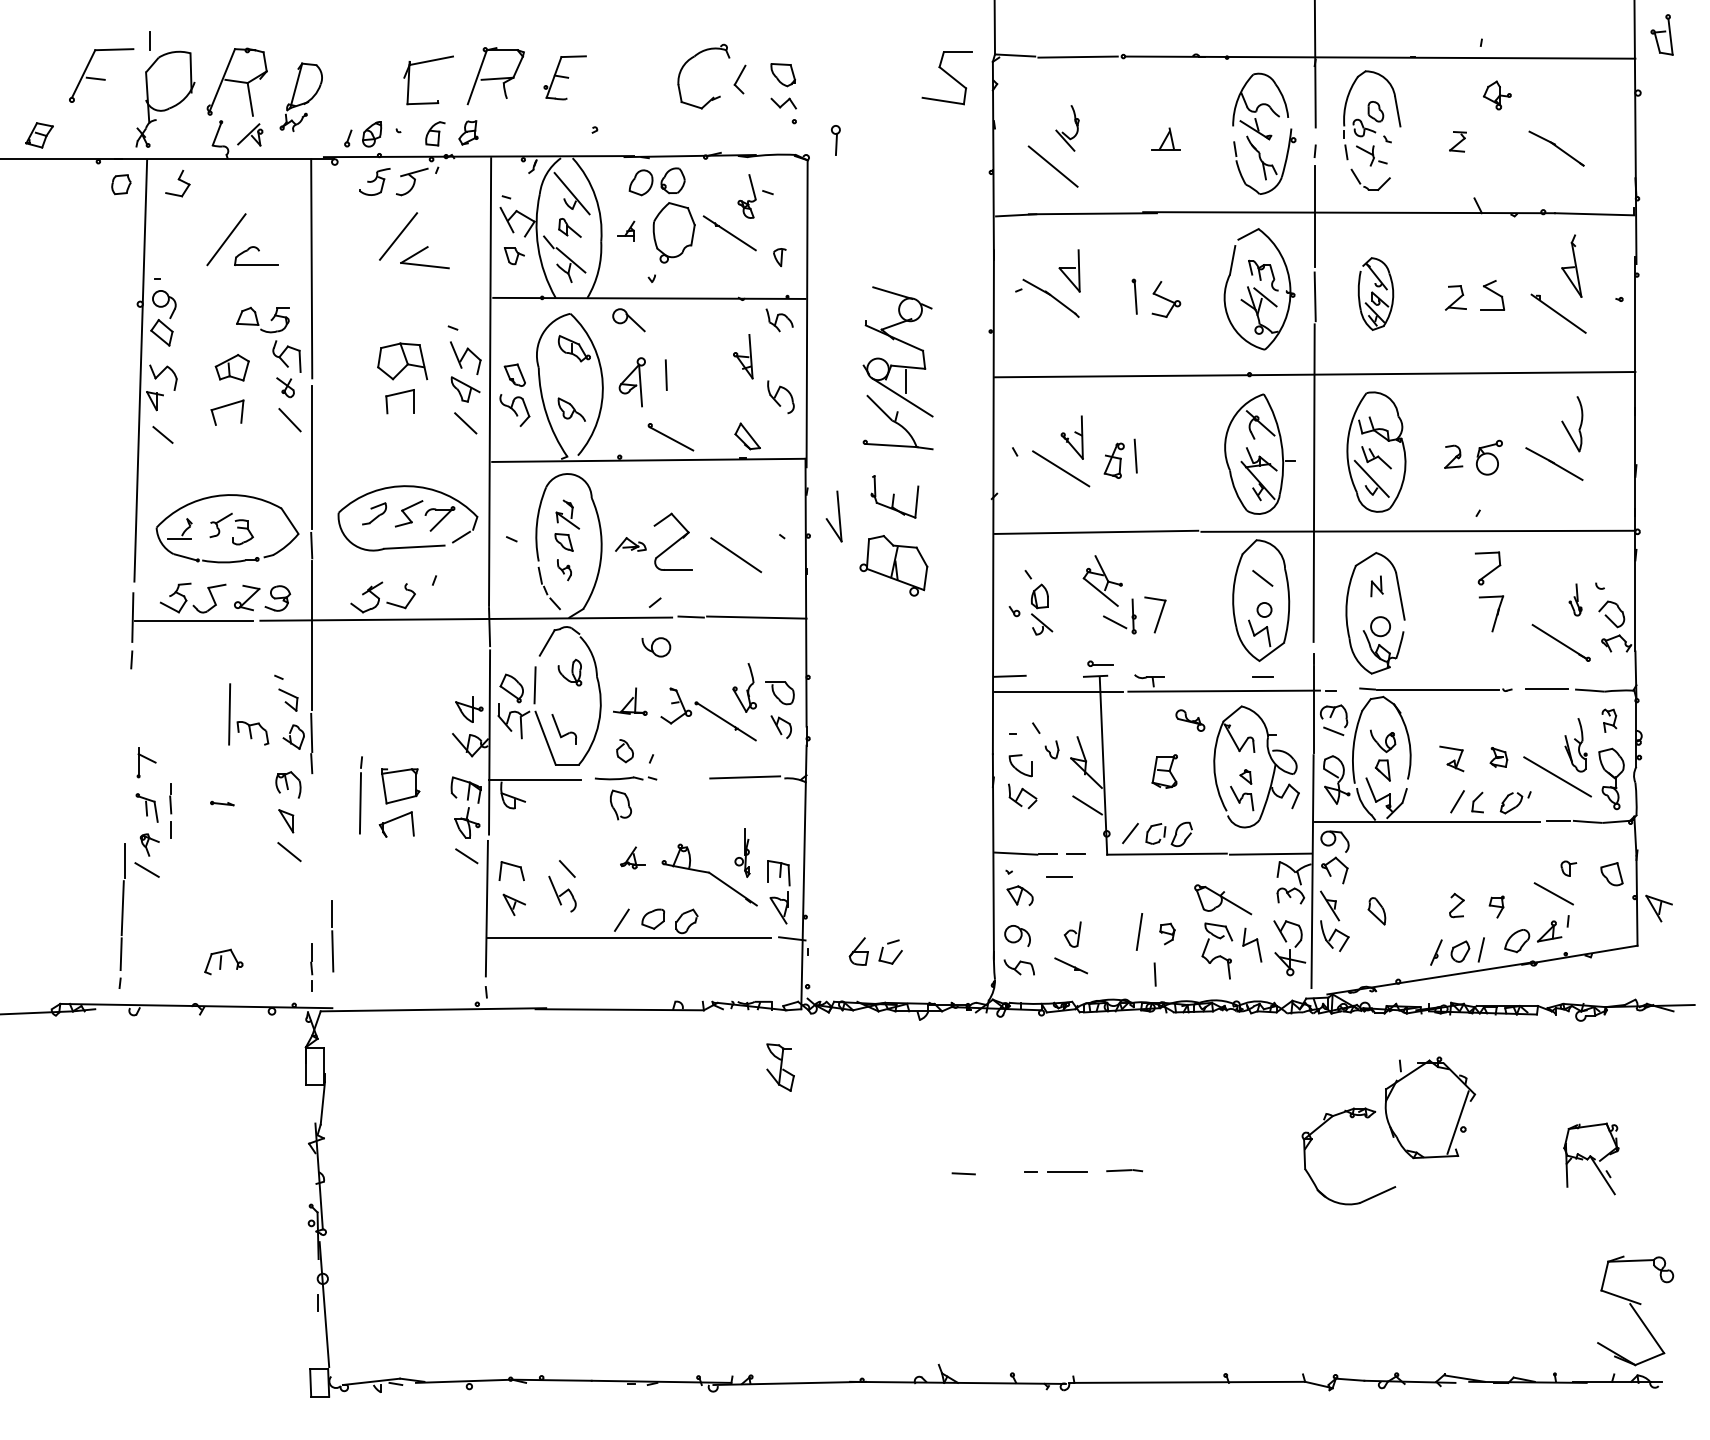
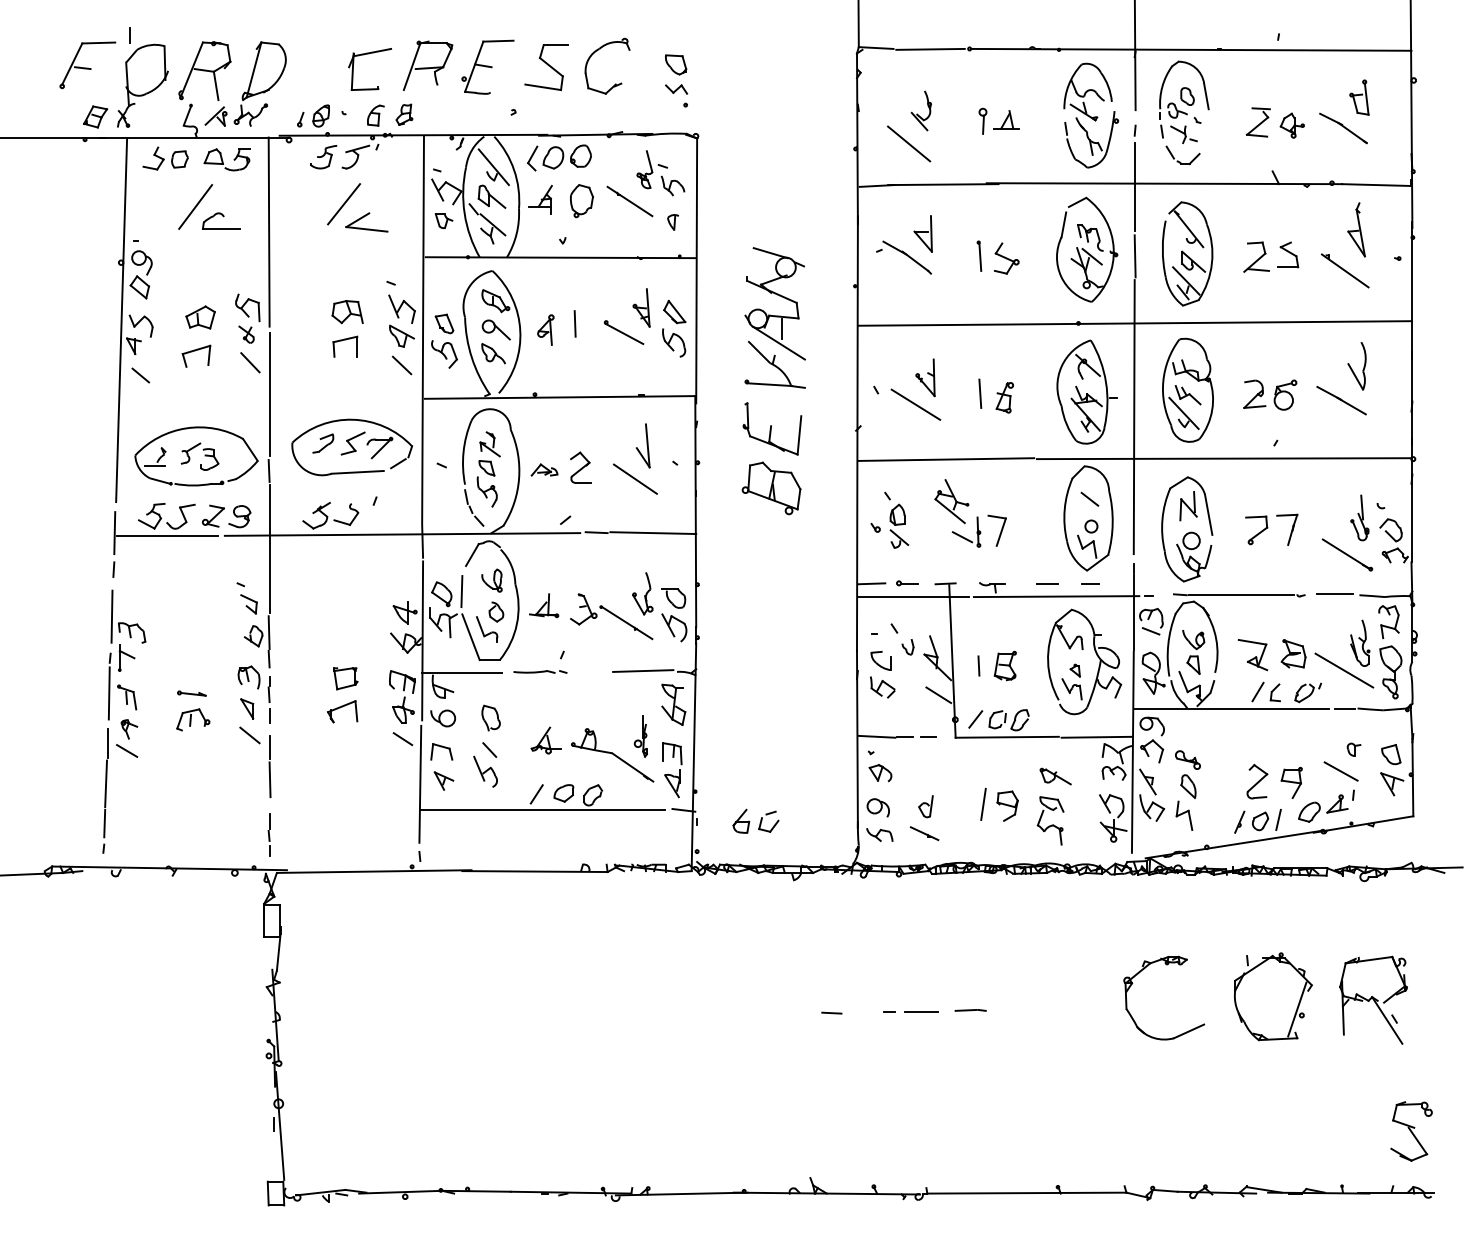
part: (1661, 34) -> (1358, 97), moved
part: (564, 77) -> (487, 67), size x1.43
part: (946, 78) -> (545, 67), moved
part: (739, 79) -> (532, 158), moved
part: (1497, 95) -> (1292, 125), moved
part: (300, 97) -> (259, 84), size x1.43
part: (39, 135) -> (95, 117), moved
part: (835, 140) -> (982, 121), moved
part: (1457, 141) -> (1257, 122), size x1.67
part: (121, 184) -> (180, 159), moved
part: (569, 227) -> (491, 196), size x1.43
part: (626, 231) -> (540, 199), size x1.67
part: (673, 232) -> (581, 200), size x0.62
part: (1375, 293) -> (1187, 253), size x1.67
part: (1455, 297) -> (1256, 256), size x1.43
part: (262, 320) -> (226, 160), moved
part: (628, 320) -> (495, 330), moved
part: (779, 320) -> (672, 186), moved
part: (402, 361) -> (347, 312), size x0.71
part: (632, 382) -> (545, 330), size x0.71
part: (747, 436) -> (674, 312), moved
part: (670, 437) -> (623, 332), moved
part: (1453, 456) -> (1254, 394), size x1.43
part: (1113, 460) -> (1004, 397), moved
part: (894, 496) -> (772, 428), size x1.43
part: (833, 516) -> (642, 445), moved
part: (672, 541) -> (580, 467), size x0.62
part: (1487, 568) -> (1256, 530), moved
part: (564, 569) -> (487, 491), size x1.67
part: (1376, 586) -> (1188, 506), size x1.67
part: (1575, 599) -> (1359, 517), size x1.67
part: (656, 647) -> (443, 718), moved
part: (1100, 663) -> (907, 583), moved
part: (1190, 720) -> (1188, 760), moved
part: (1609, 720) -> (1389, 621), size x1.67
part: (245, 721) -> (125, 622), moved
part: (781, 726) -> (674, 627), size x1.43
part: (624, 751) -> (495, 612), moved
part: (1498, 757) -> (1293, 653), size x1.67
part: (1451, 758) -> (1252, 654), size x1.43
part: (400, 786) -> (345, 678), size x0.71
line: (360, 795) -> (109, 686), moved
part: (222, 803) -> (192, 693), size x1.43
part: (627, 803) -> (496, 716), moved
part: (170, 810) -> (268, 699), moved
part: (632, 857) -> (545, 740), size x1.43
line: (1059, 876) -> (1047, 583), moved
part: (1222, 899) -> (1055, 776), size x0.62
part: (1456, 905) -> (1257, 781), size x1.67
part: (1496, 906) -> (1291, 782), size x1.67
part: (1658, 908) -> (1391, 784), moved
part: (1167, 933) -> (1007, 805), size x1.67
line: (332, 936) -> (269, 766), moved
part: (1252, 944) -> (1184, 815), moved
part: (223, 961) -> (193, 719), moved
line: (1154, 974) -> (978, 665), moved
part: (780, 1067) -> (673, 704), moved
part: (1430, 1107) -> (1273, 996), moved
part: (1591, 1158) -> (1373, 999), size x1.43
part: (1635, 1310) -> (1411, 1131), size x0.62

